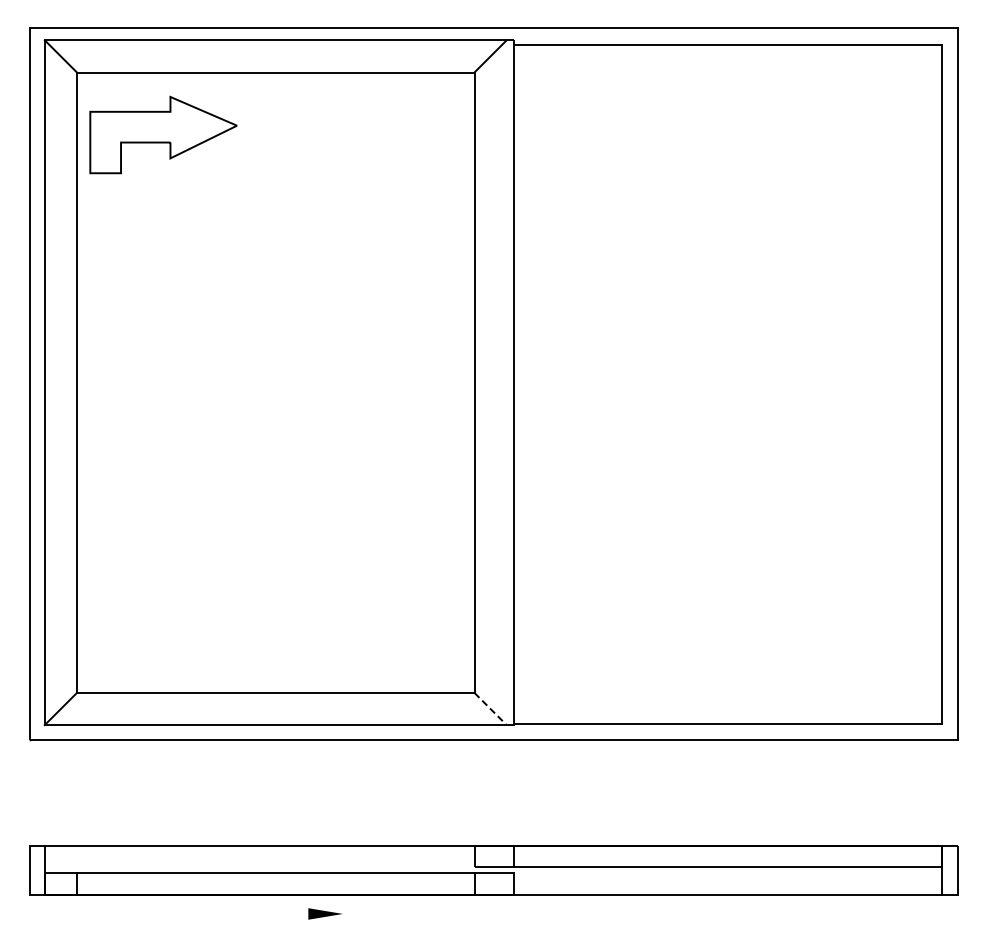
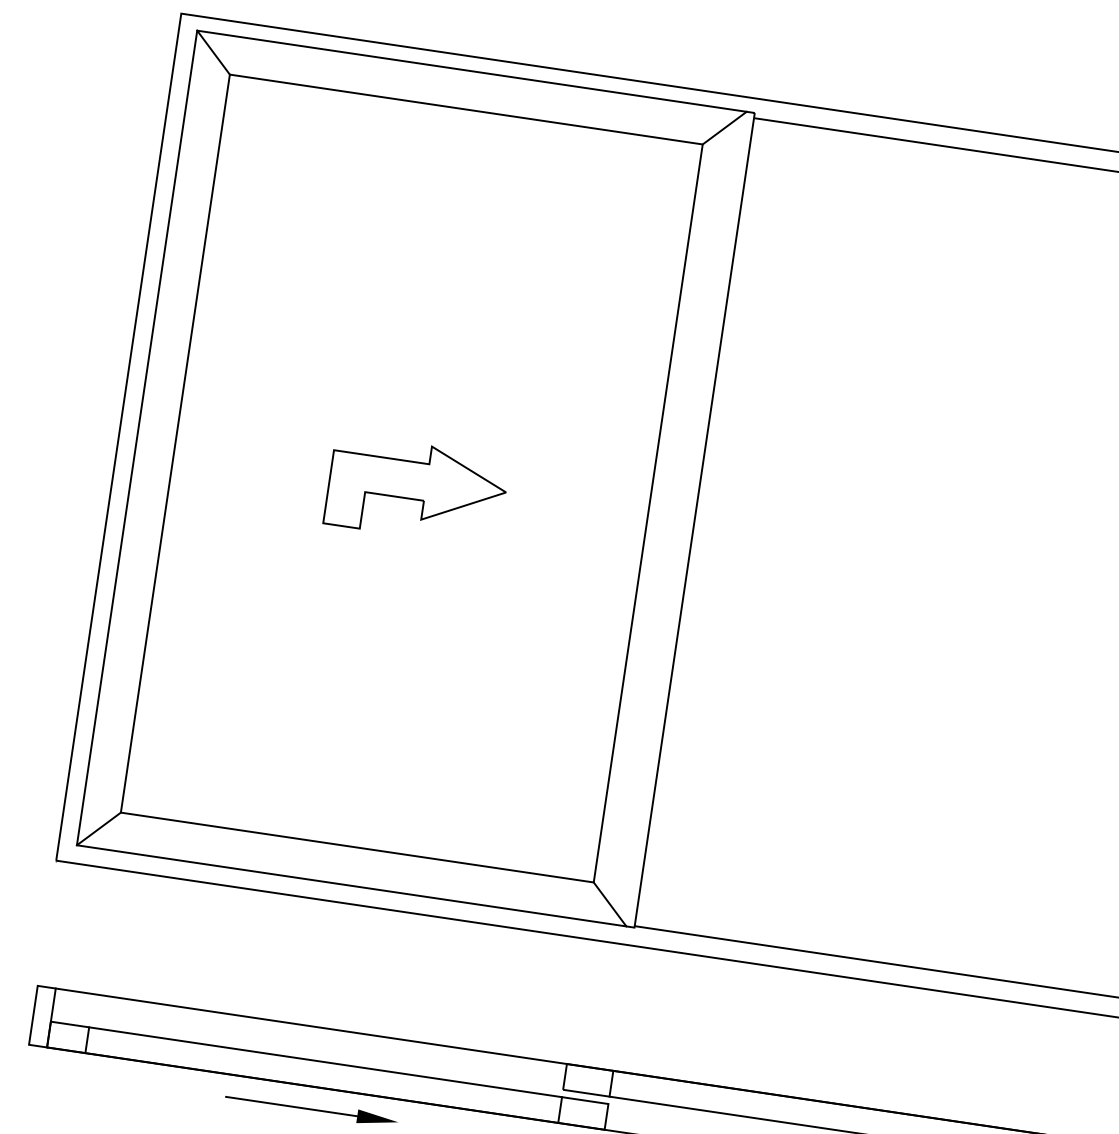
part: (163, 134) -> (417, 490), moved
line: (490, 708) -> (610, 903), dashed -> solid
line: (253, 913) -> (292, 1106), added

